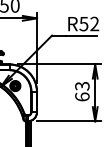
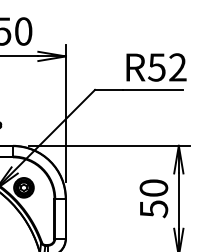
text: (82, 91) -> (154, 198), 63 -> 50

